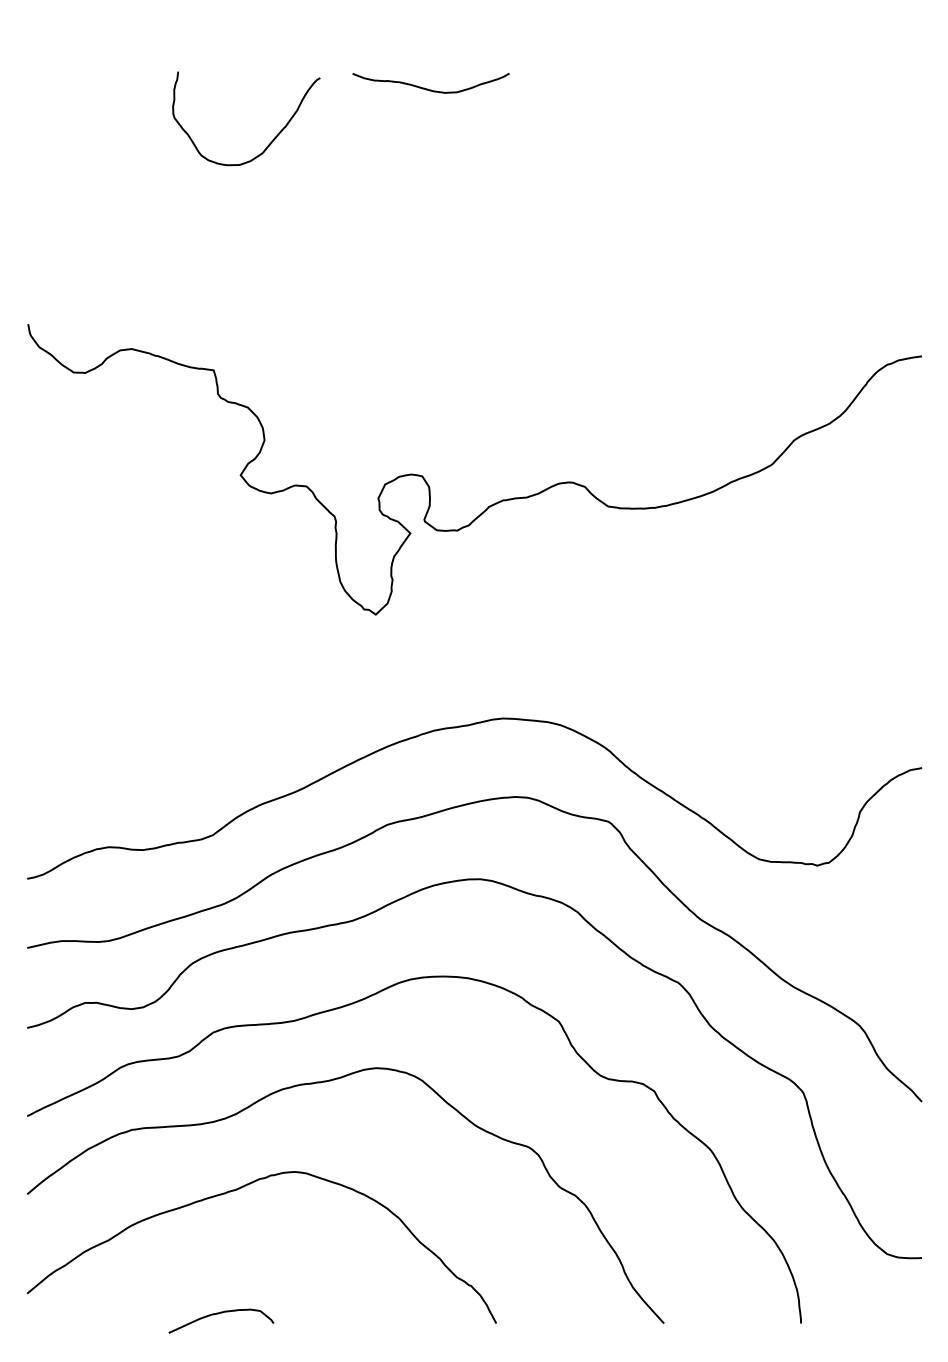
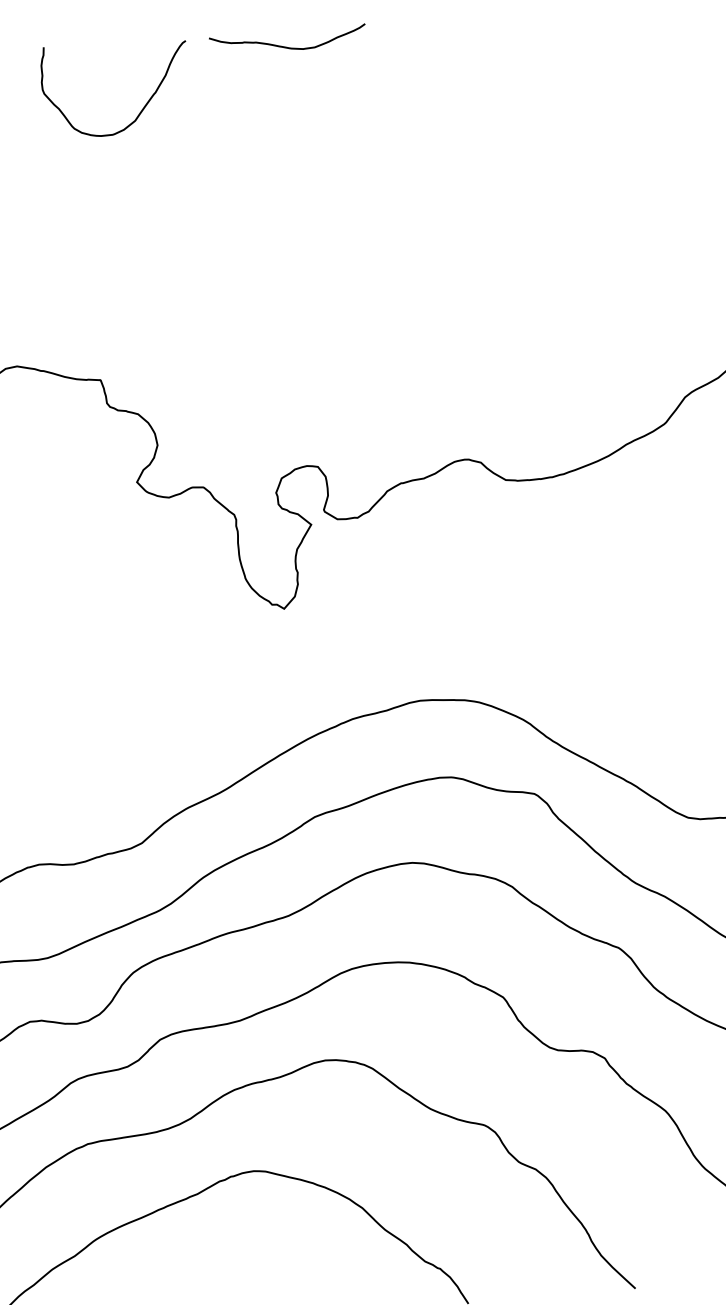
curve: (427, 88) -> (284, 46), moved
curve: (272, 139) -> (143, 106), moved

